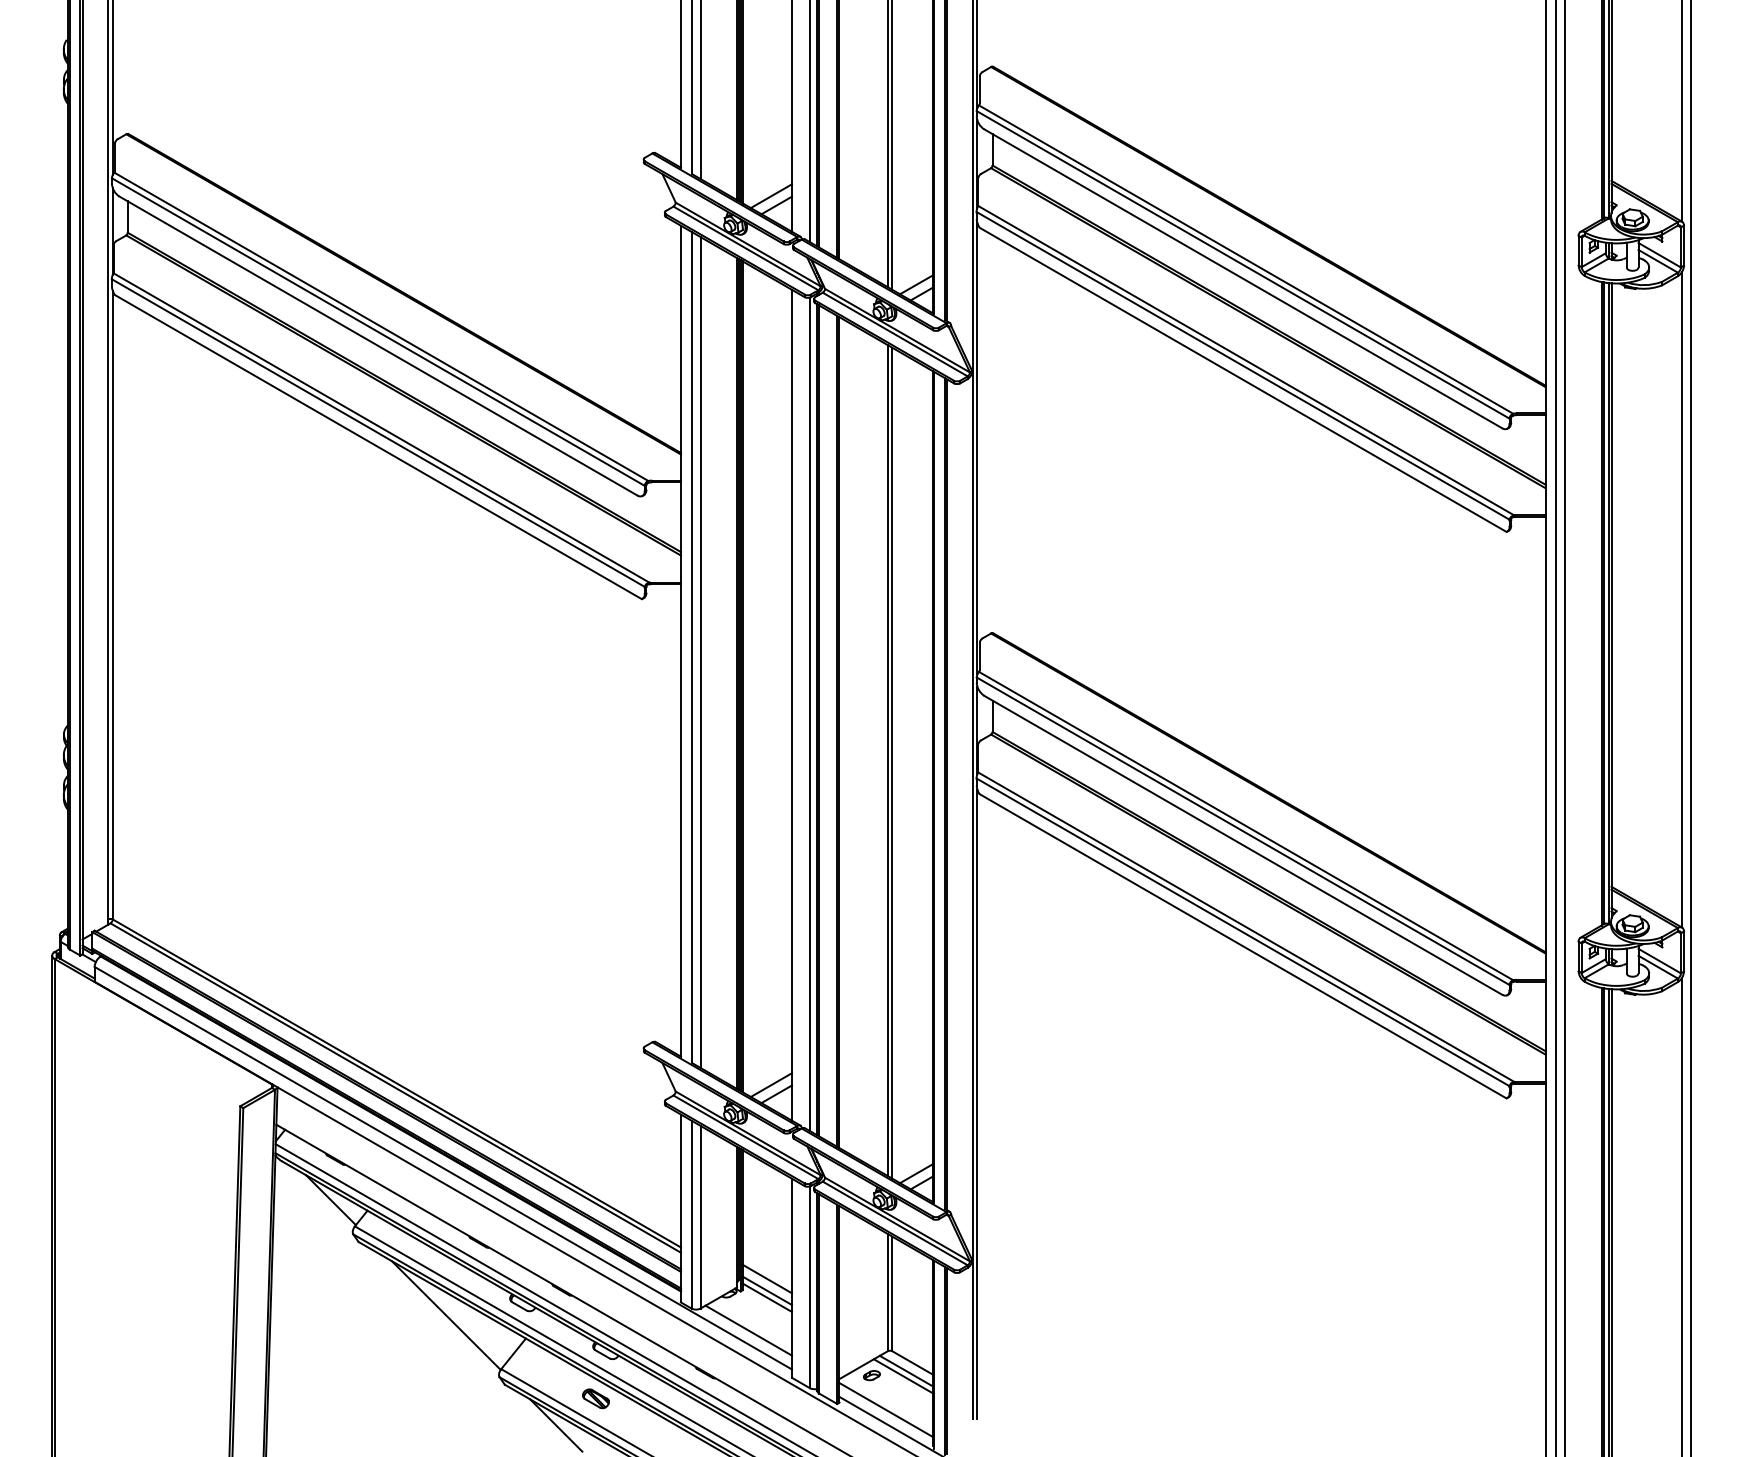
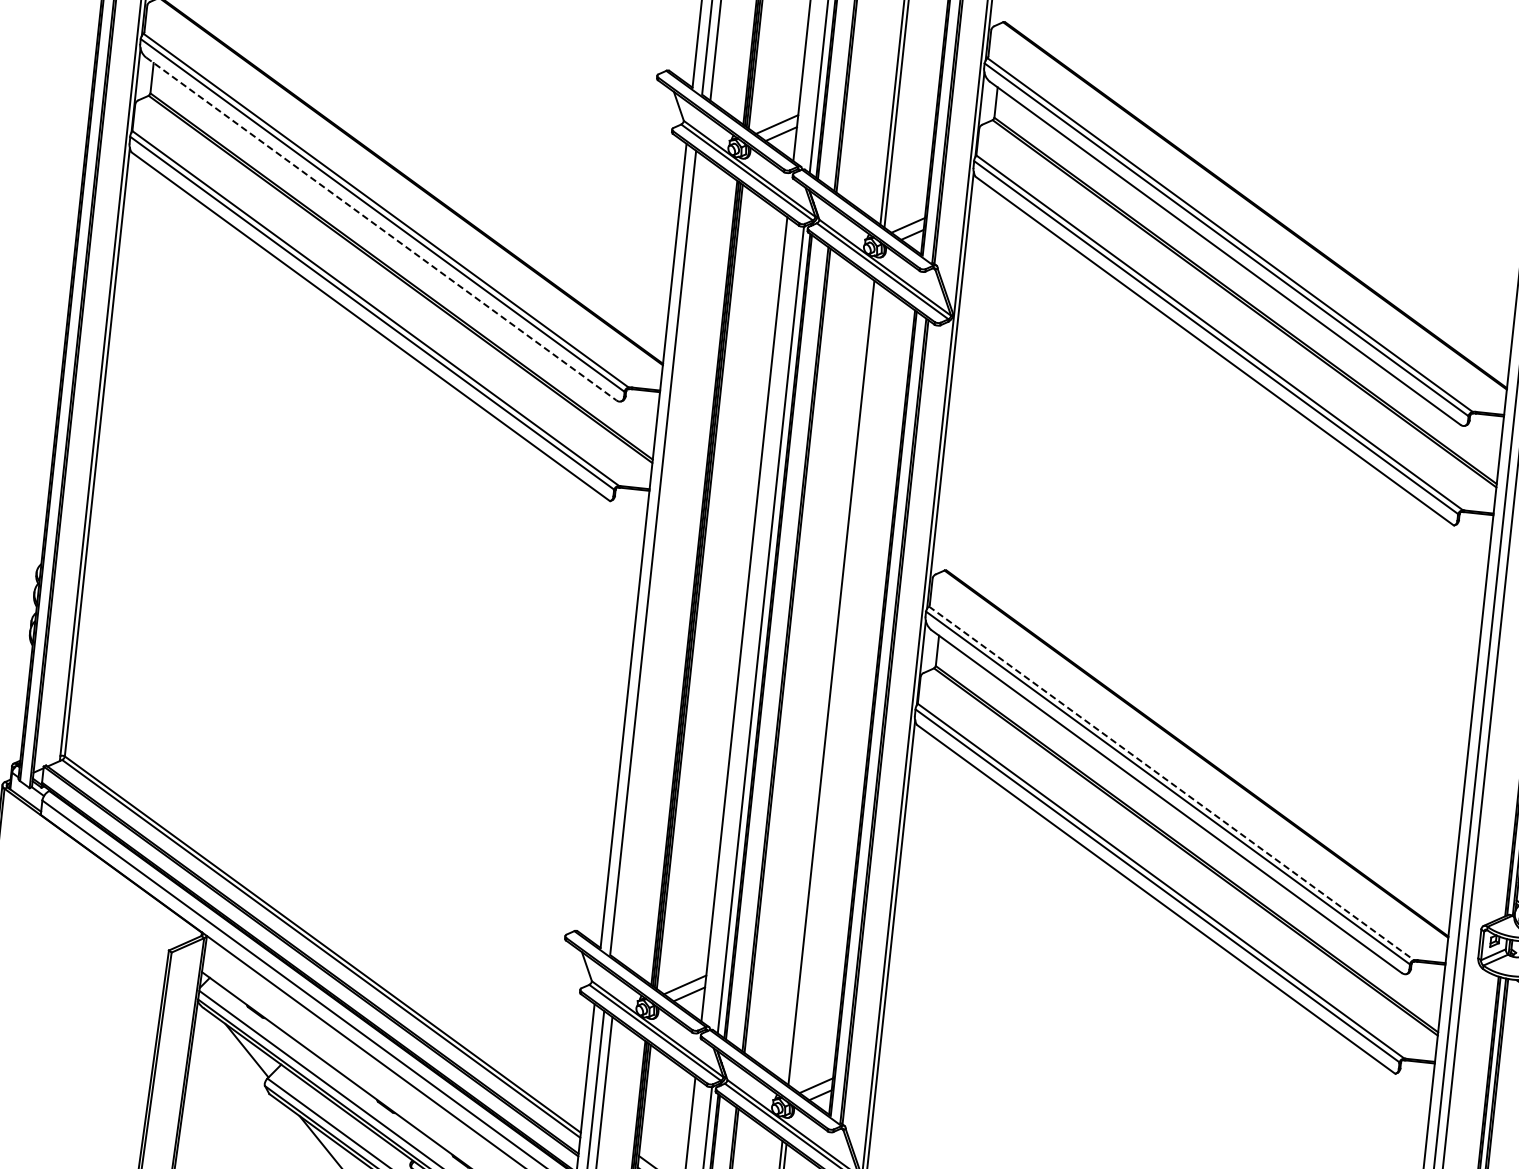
line: (378, 346) -> (381, 229), solid -> dashed
line: (700, 652) -> (661, 558), removed
line: (892, 762) -> (835, 685), removed
line: (1246, 826) -> (1171, 783), solid -> dashed

